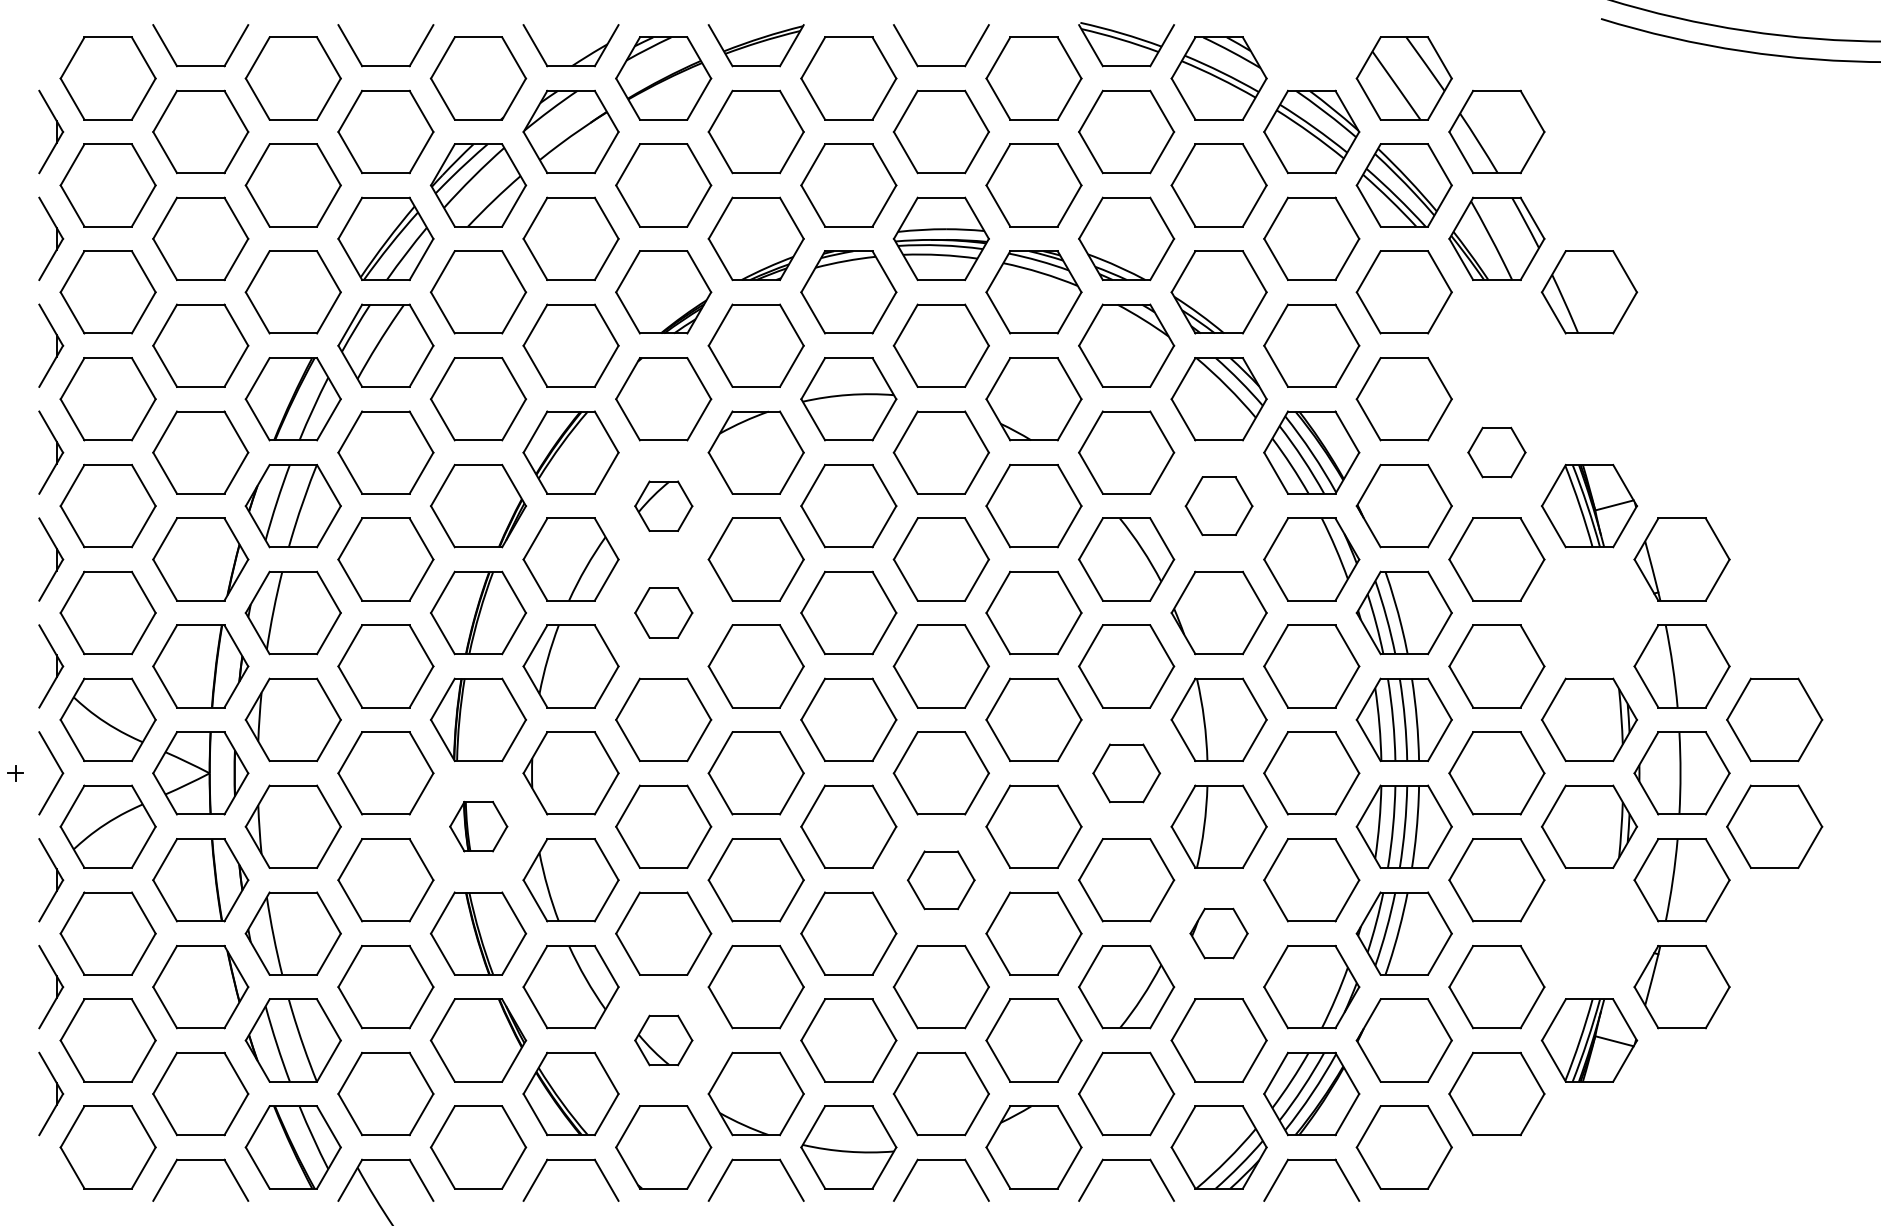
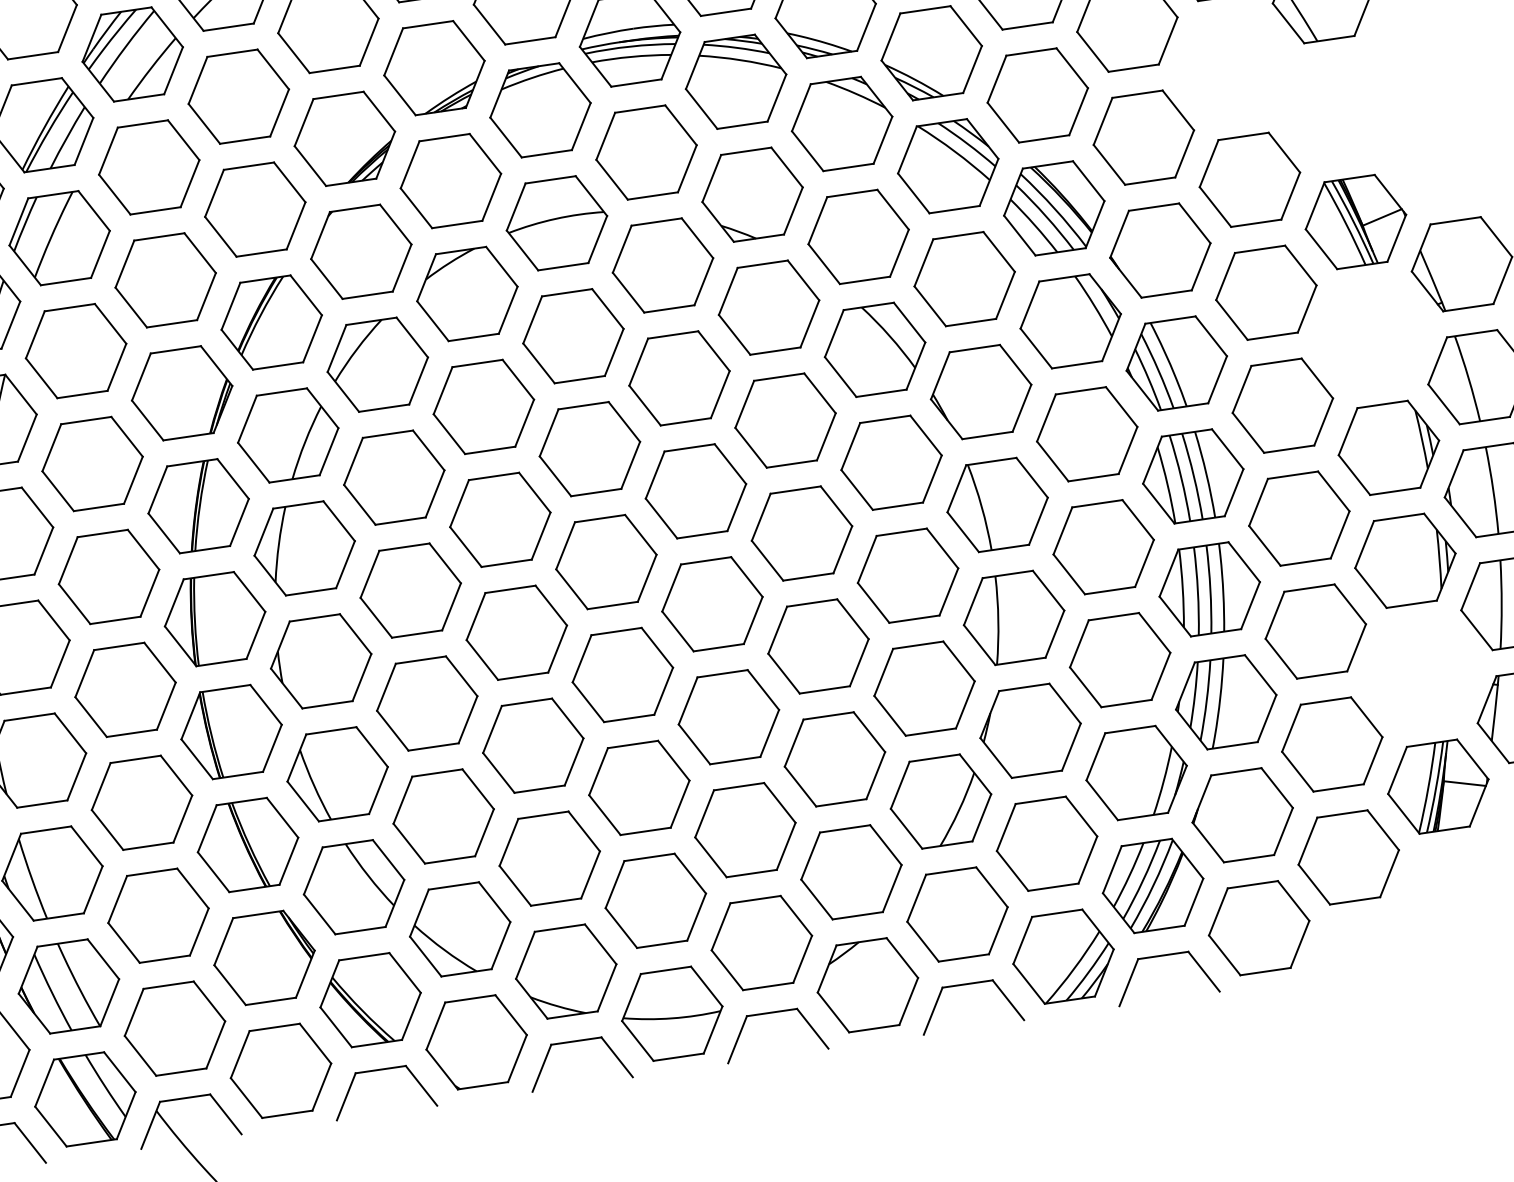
part: (1496, 452) -> (1249, 179), size x1.67
part: (663, 506) -> (377, 365), size x1.67
part: (1218, 506) -> (964, 279), size x1.43
part: (663, 612) -> (394, 477), size x1.67
part: (1126, 773) -> (908, 575), size x1.43
part: (478, 826) -> (231, 731), size x1.67
part: (940, 880) -> (727, 717), size x1.43
part: (1218, 933) -> (1029, 730), size x1.67
part: (663, 1040) -> (460, 929), size x1.67

